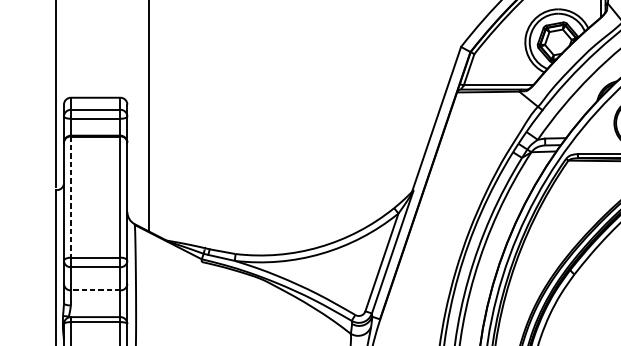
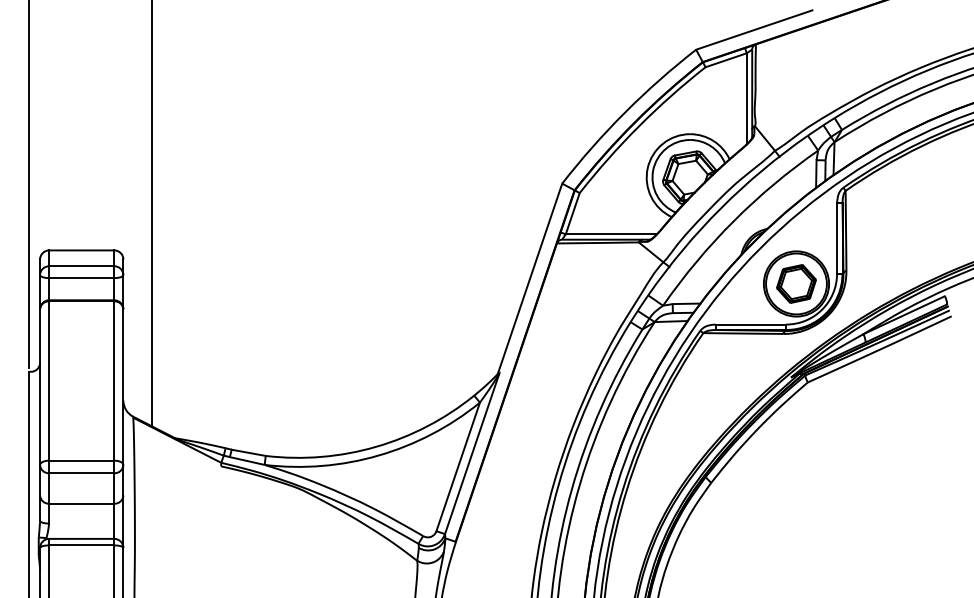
line: (71, 197) -> (49, 381), dashed -> solid
line: (95, 290) -> (81, 503), dashed -> solid

